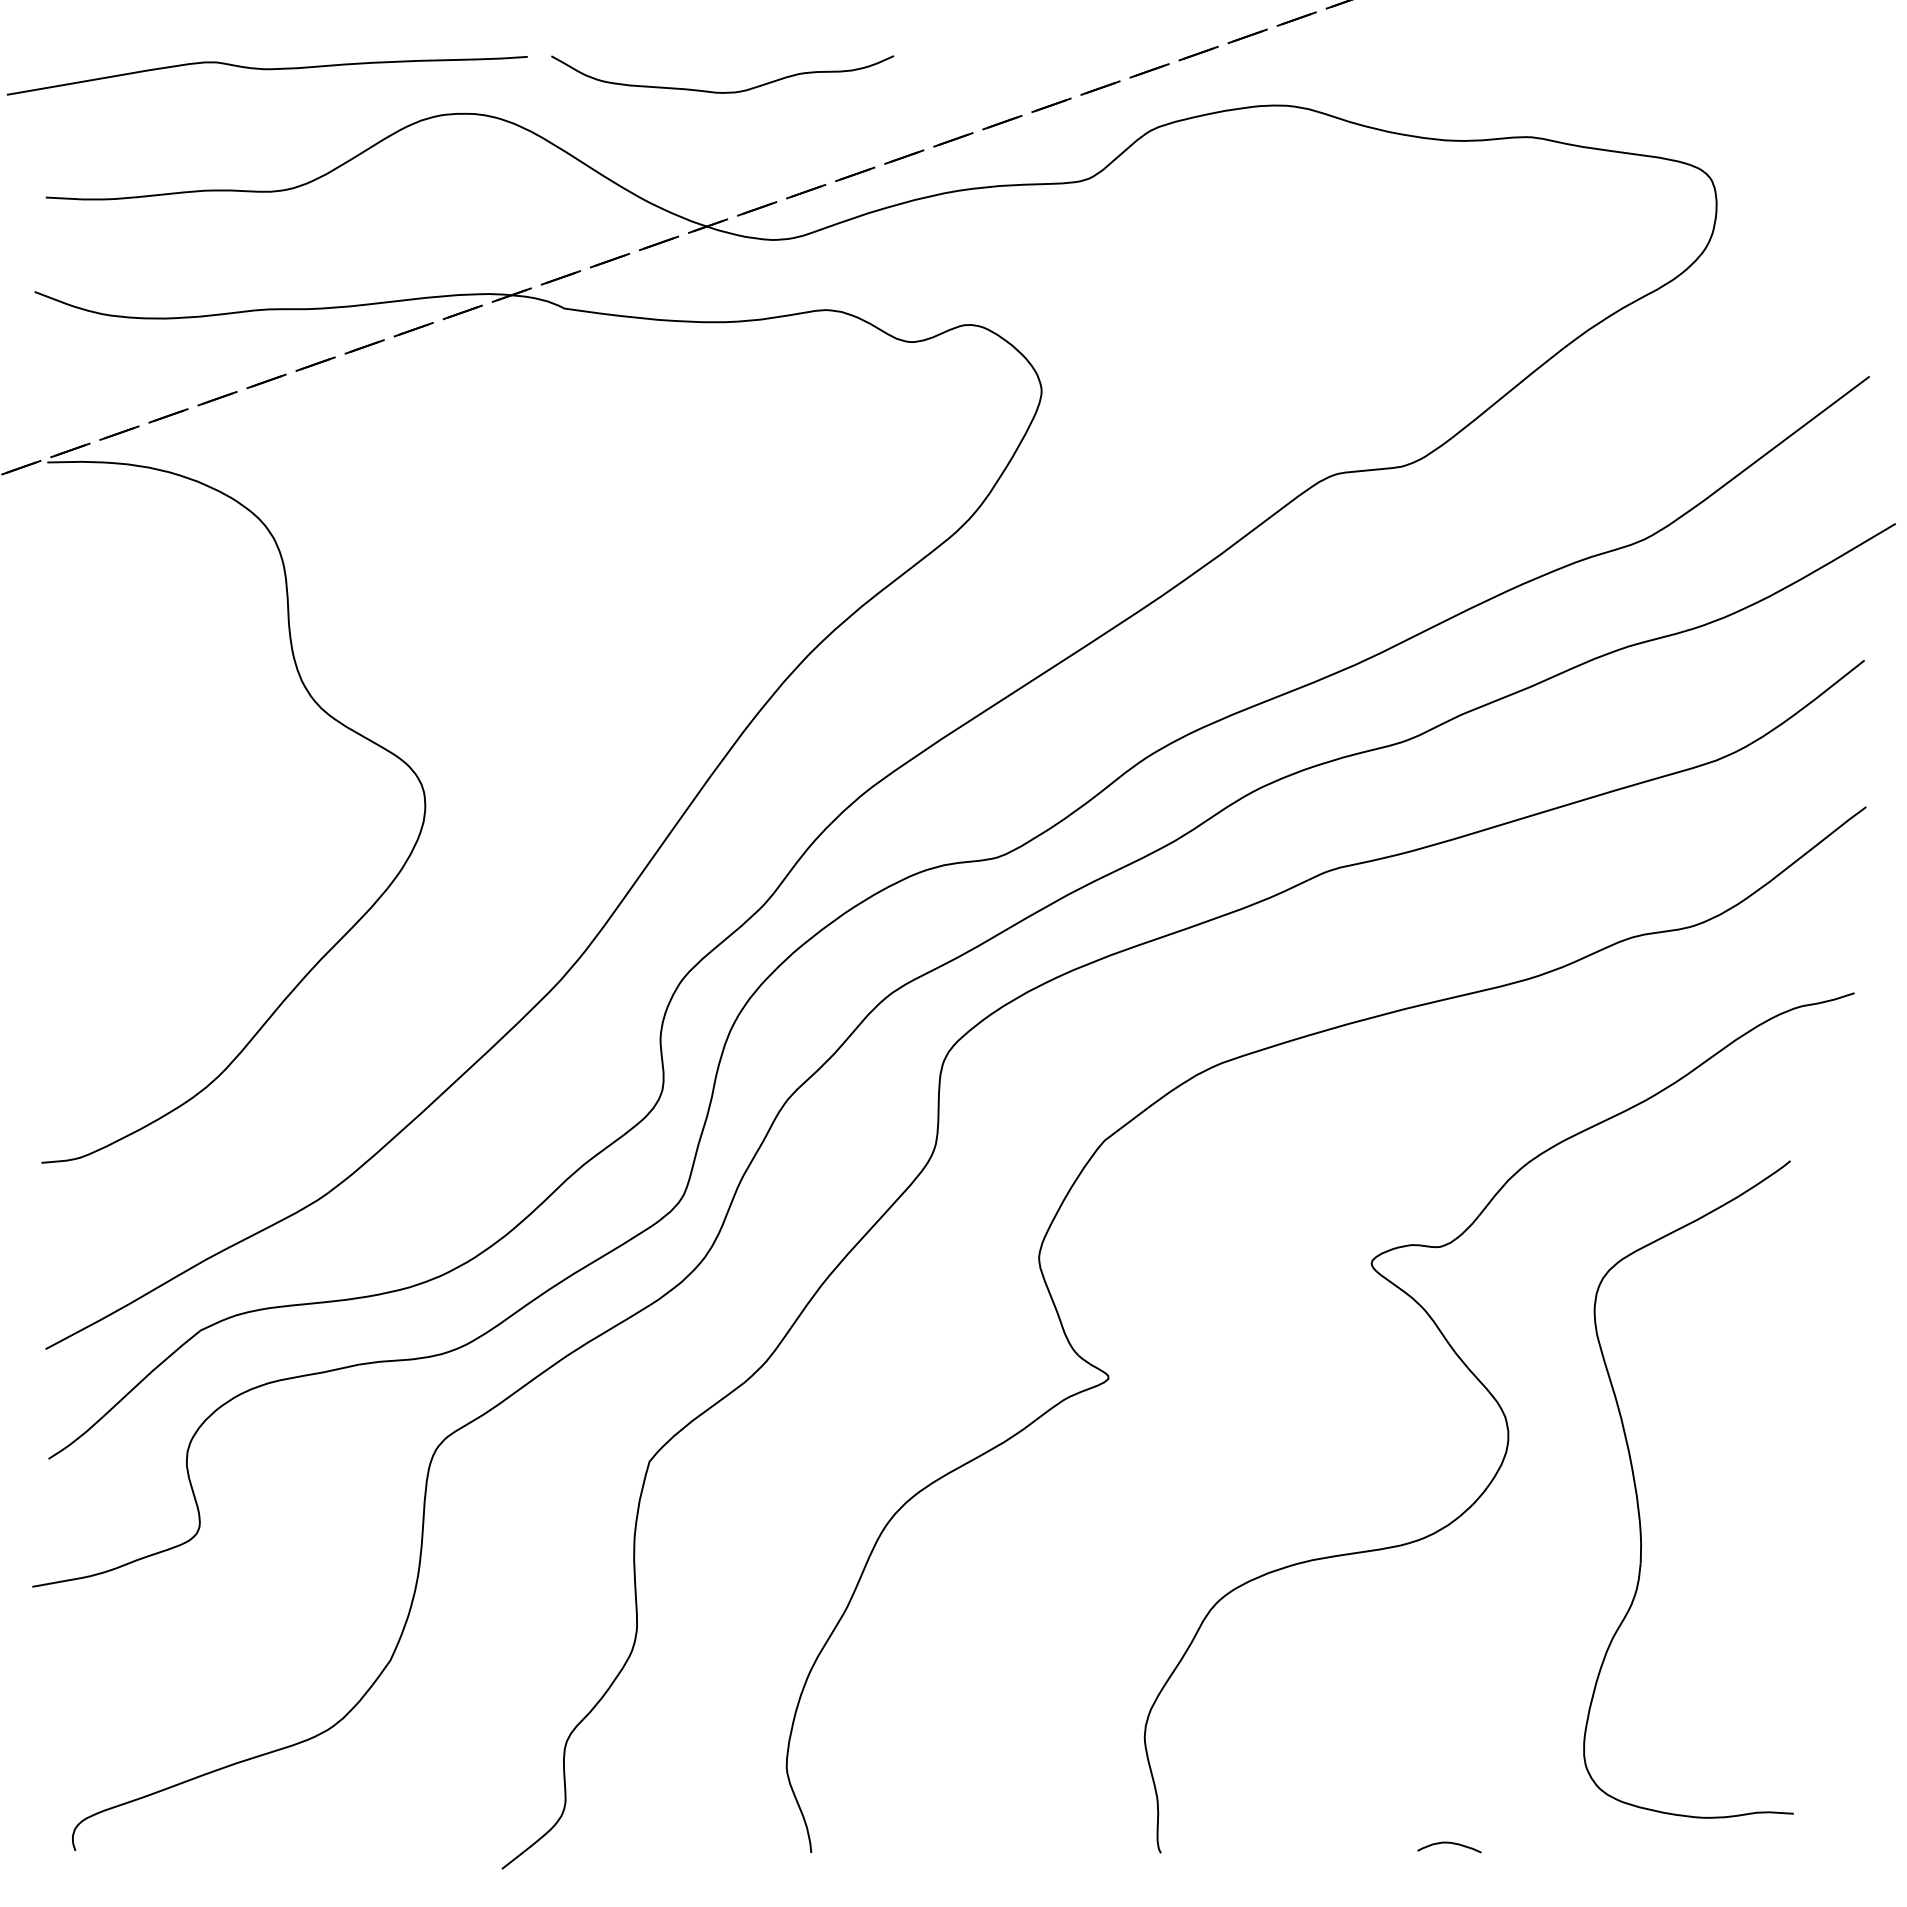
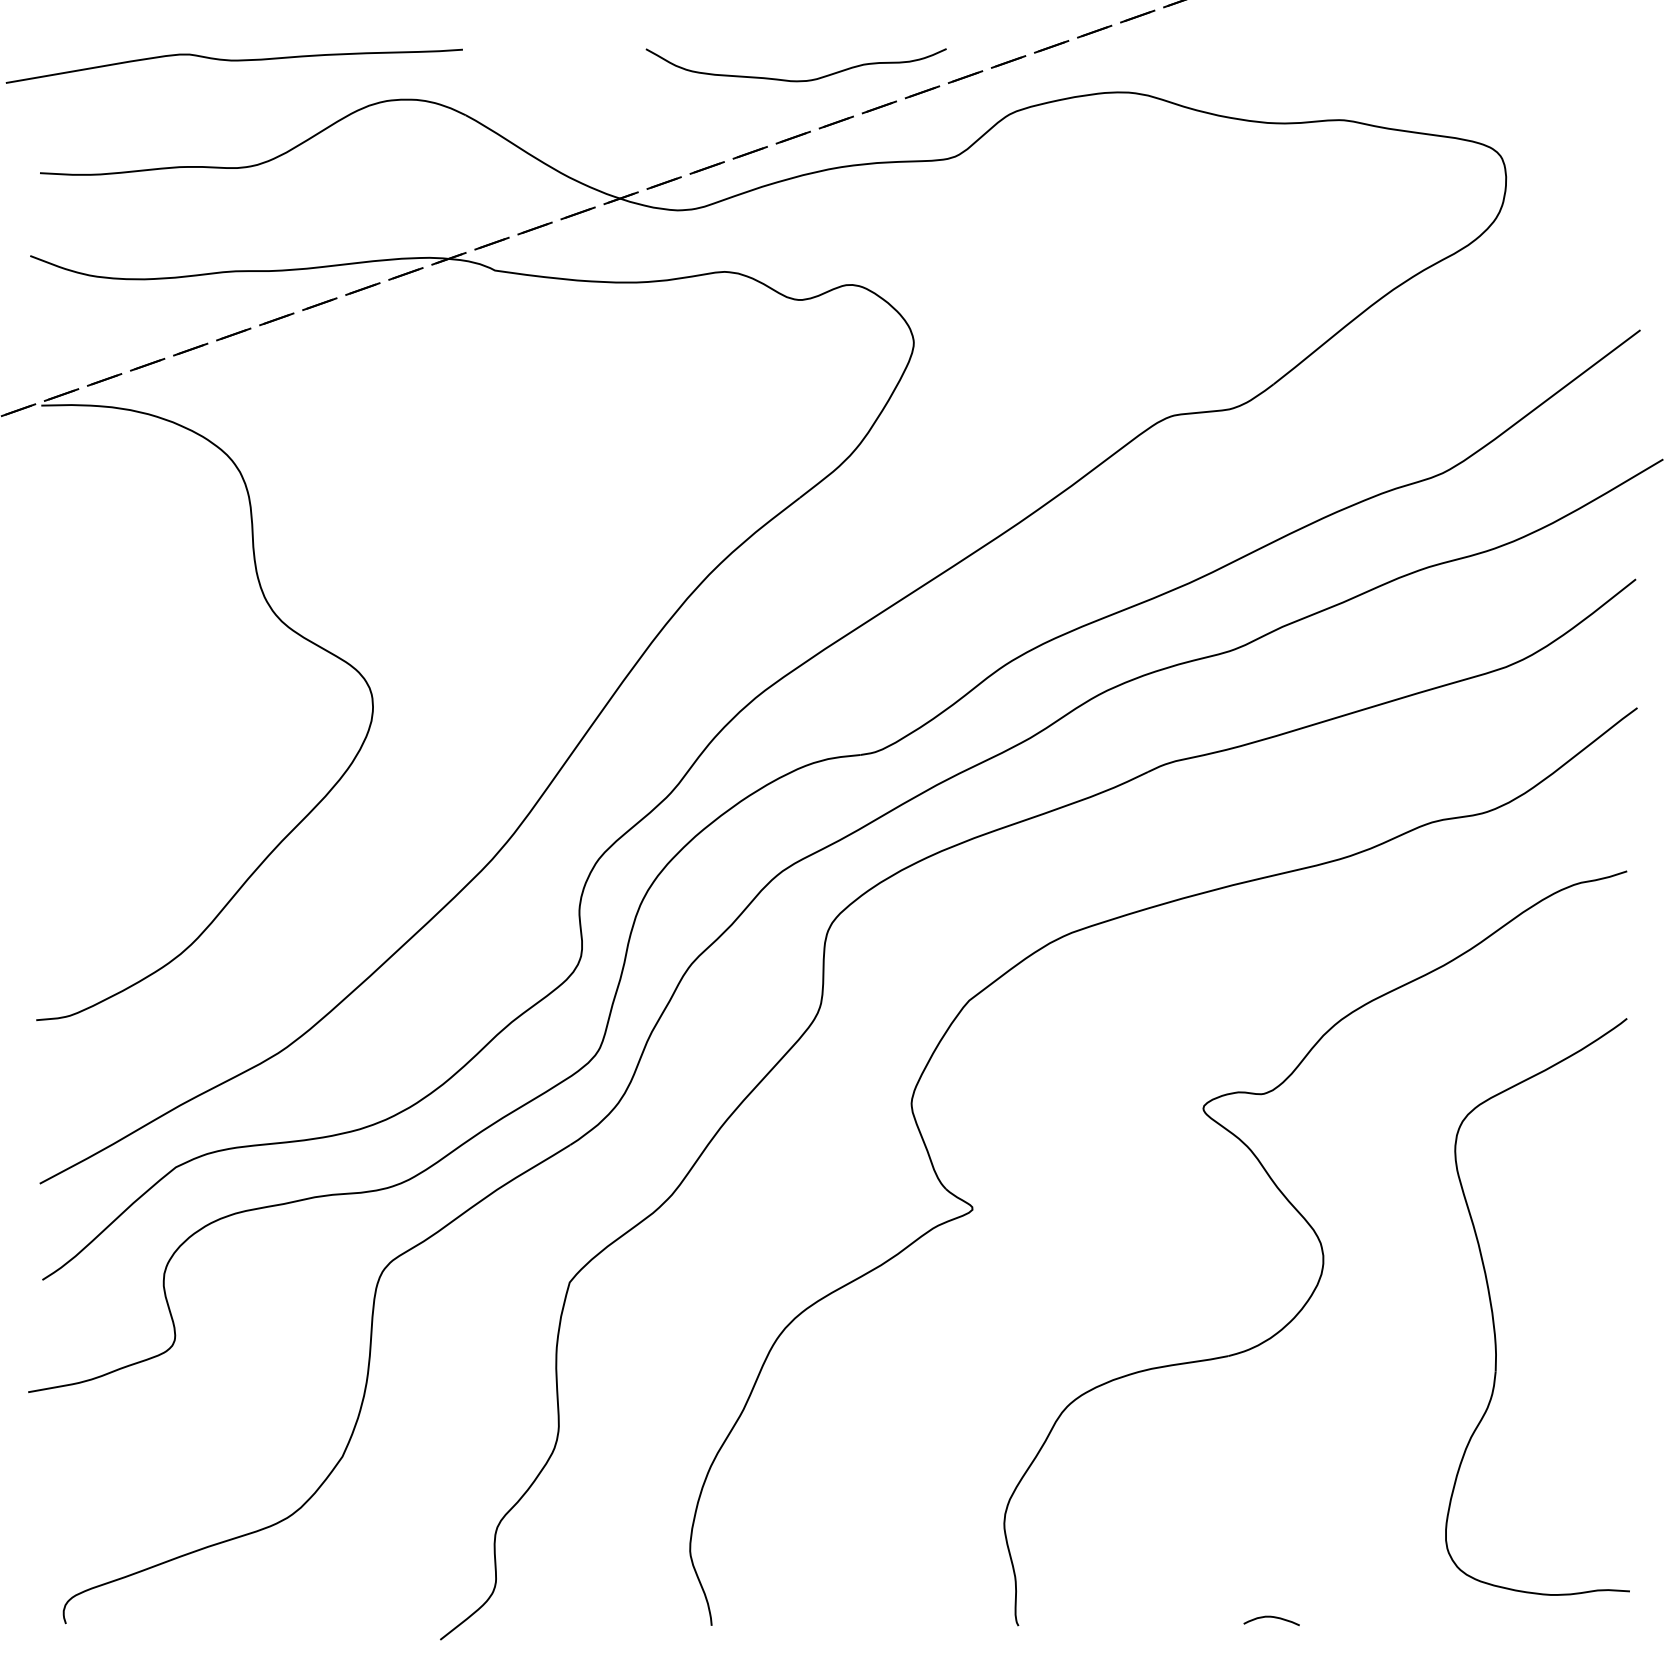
curve: (719, 91) -> (793, 80), moved
part: (1638, 1498) -> (1493, 1314), moved

